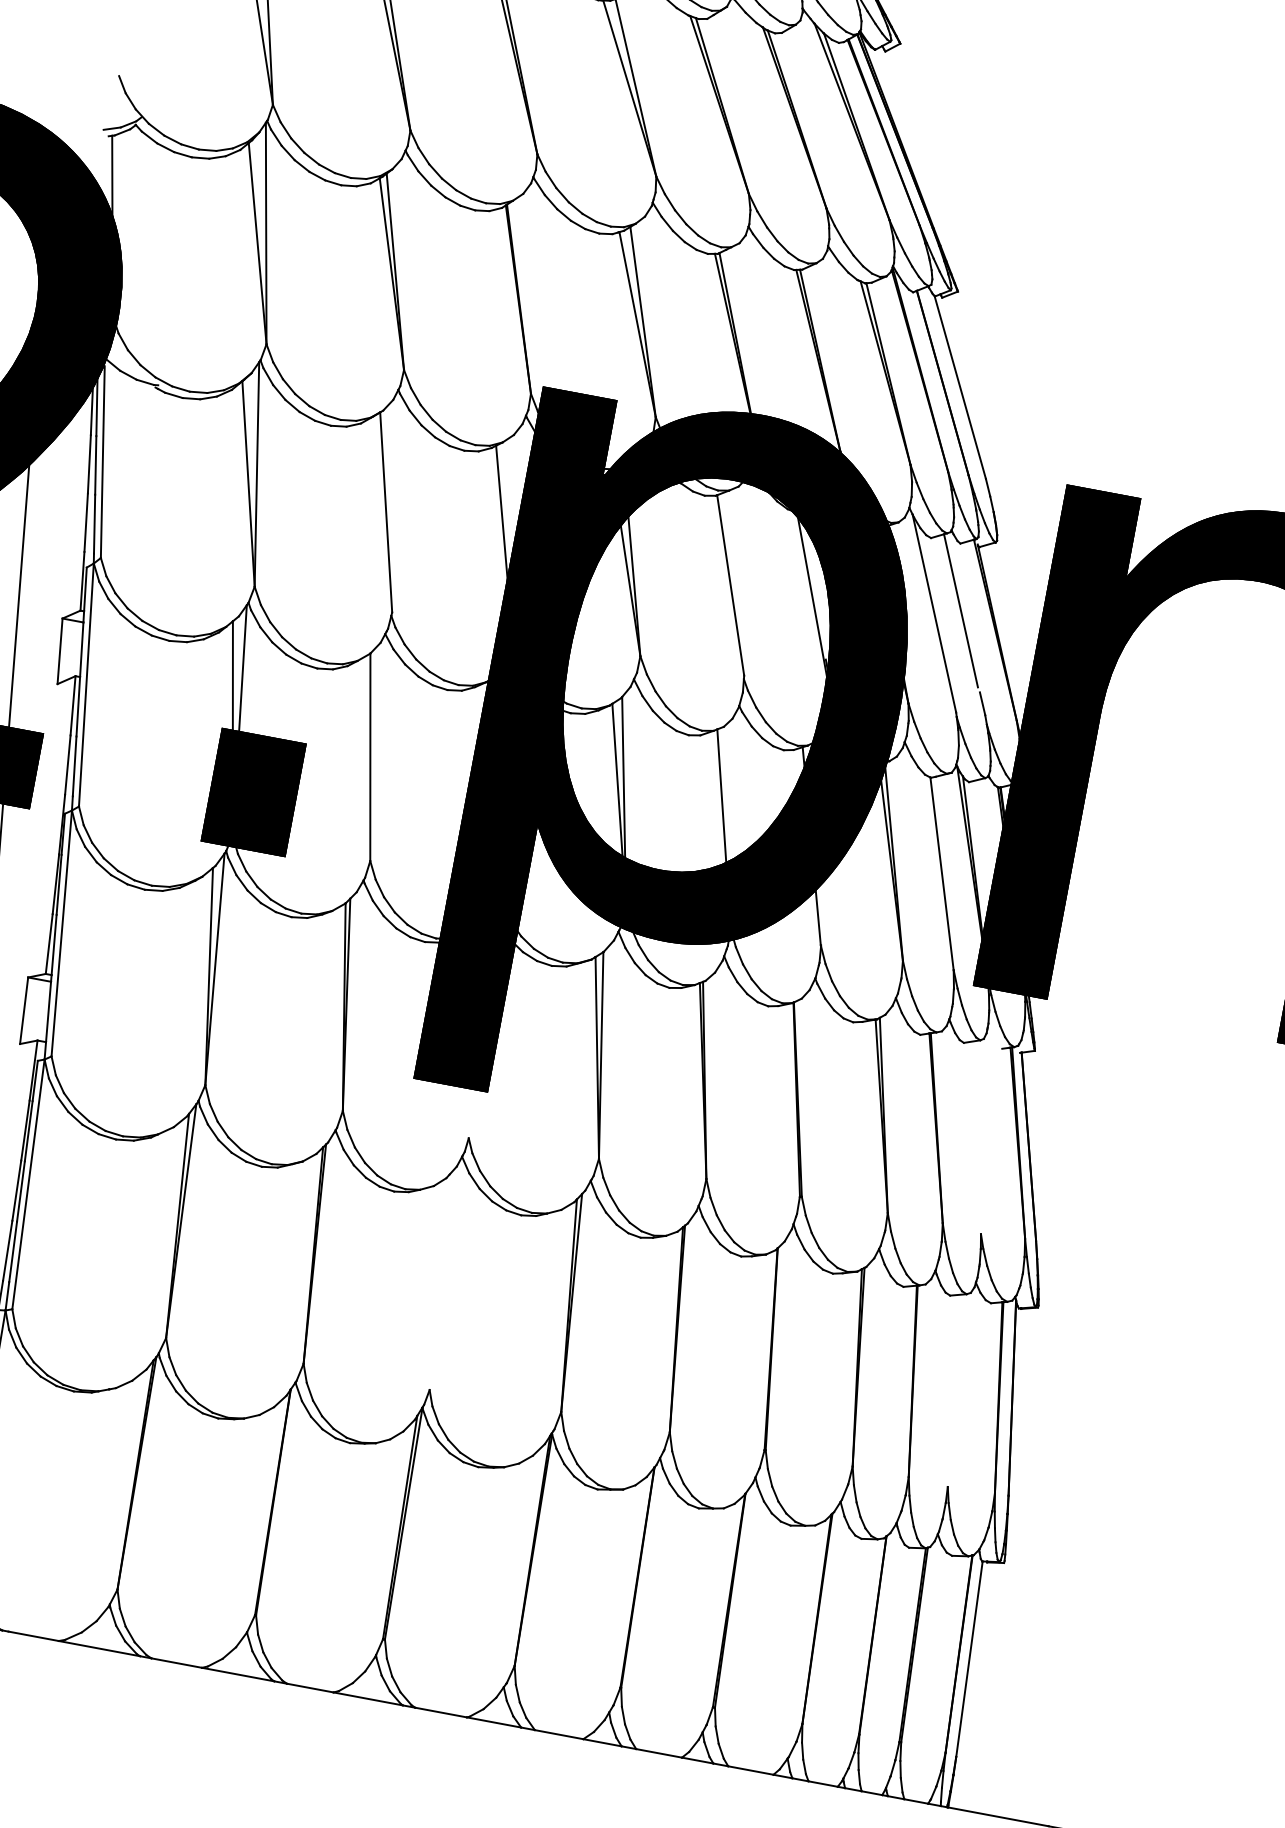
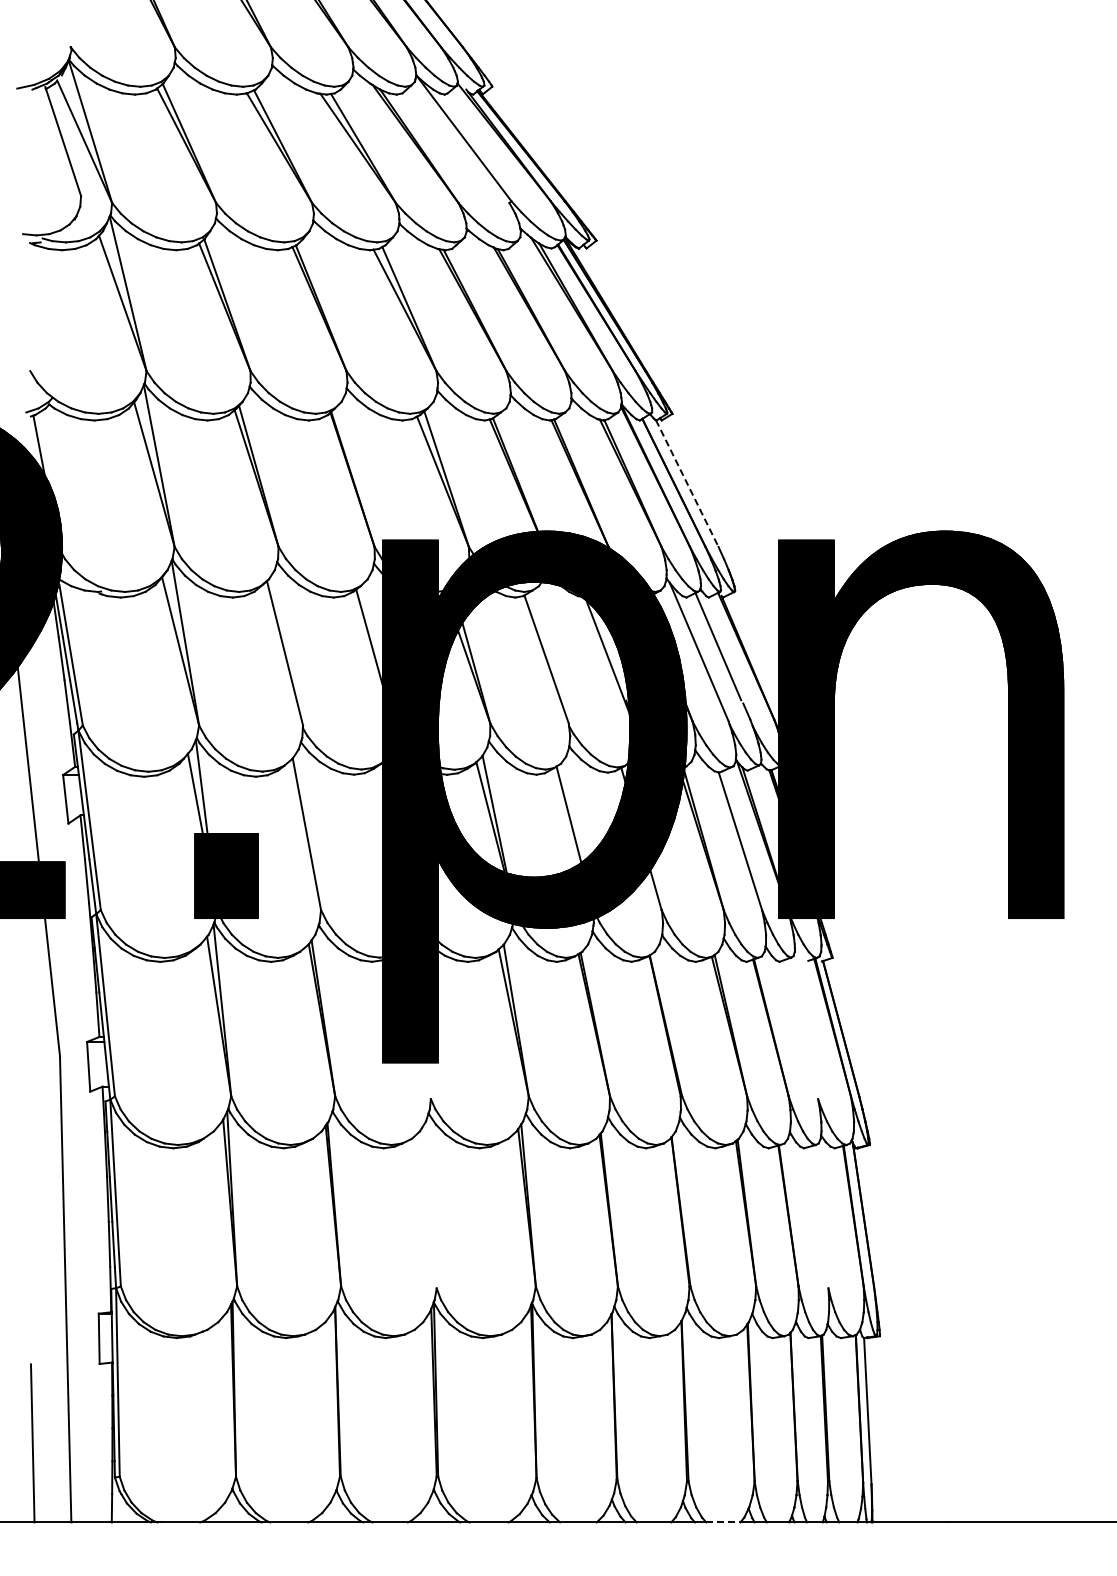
line: (960, 387) -> (687, 483), solid -> dashed
line: (751, 1770) -> (723, 1522), solid -> dashed

